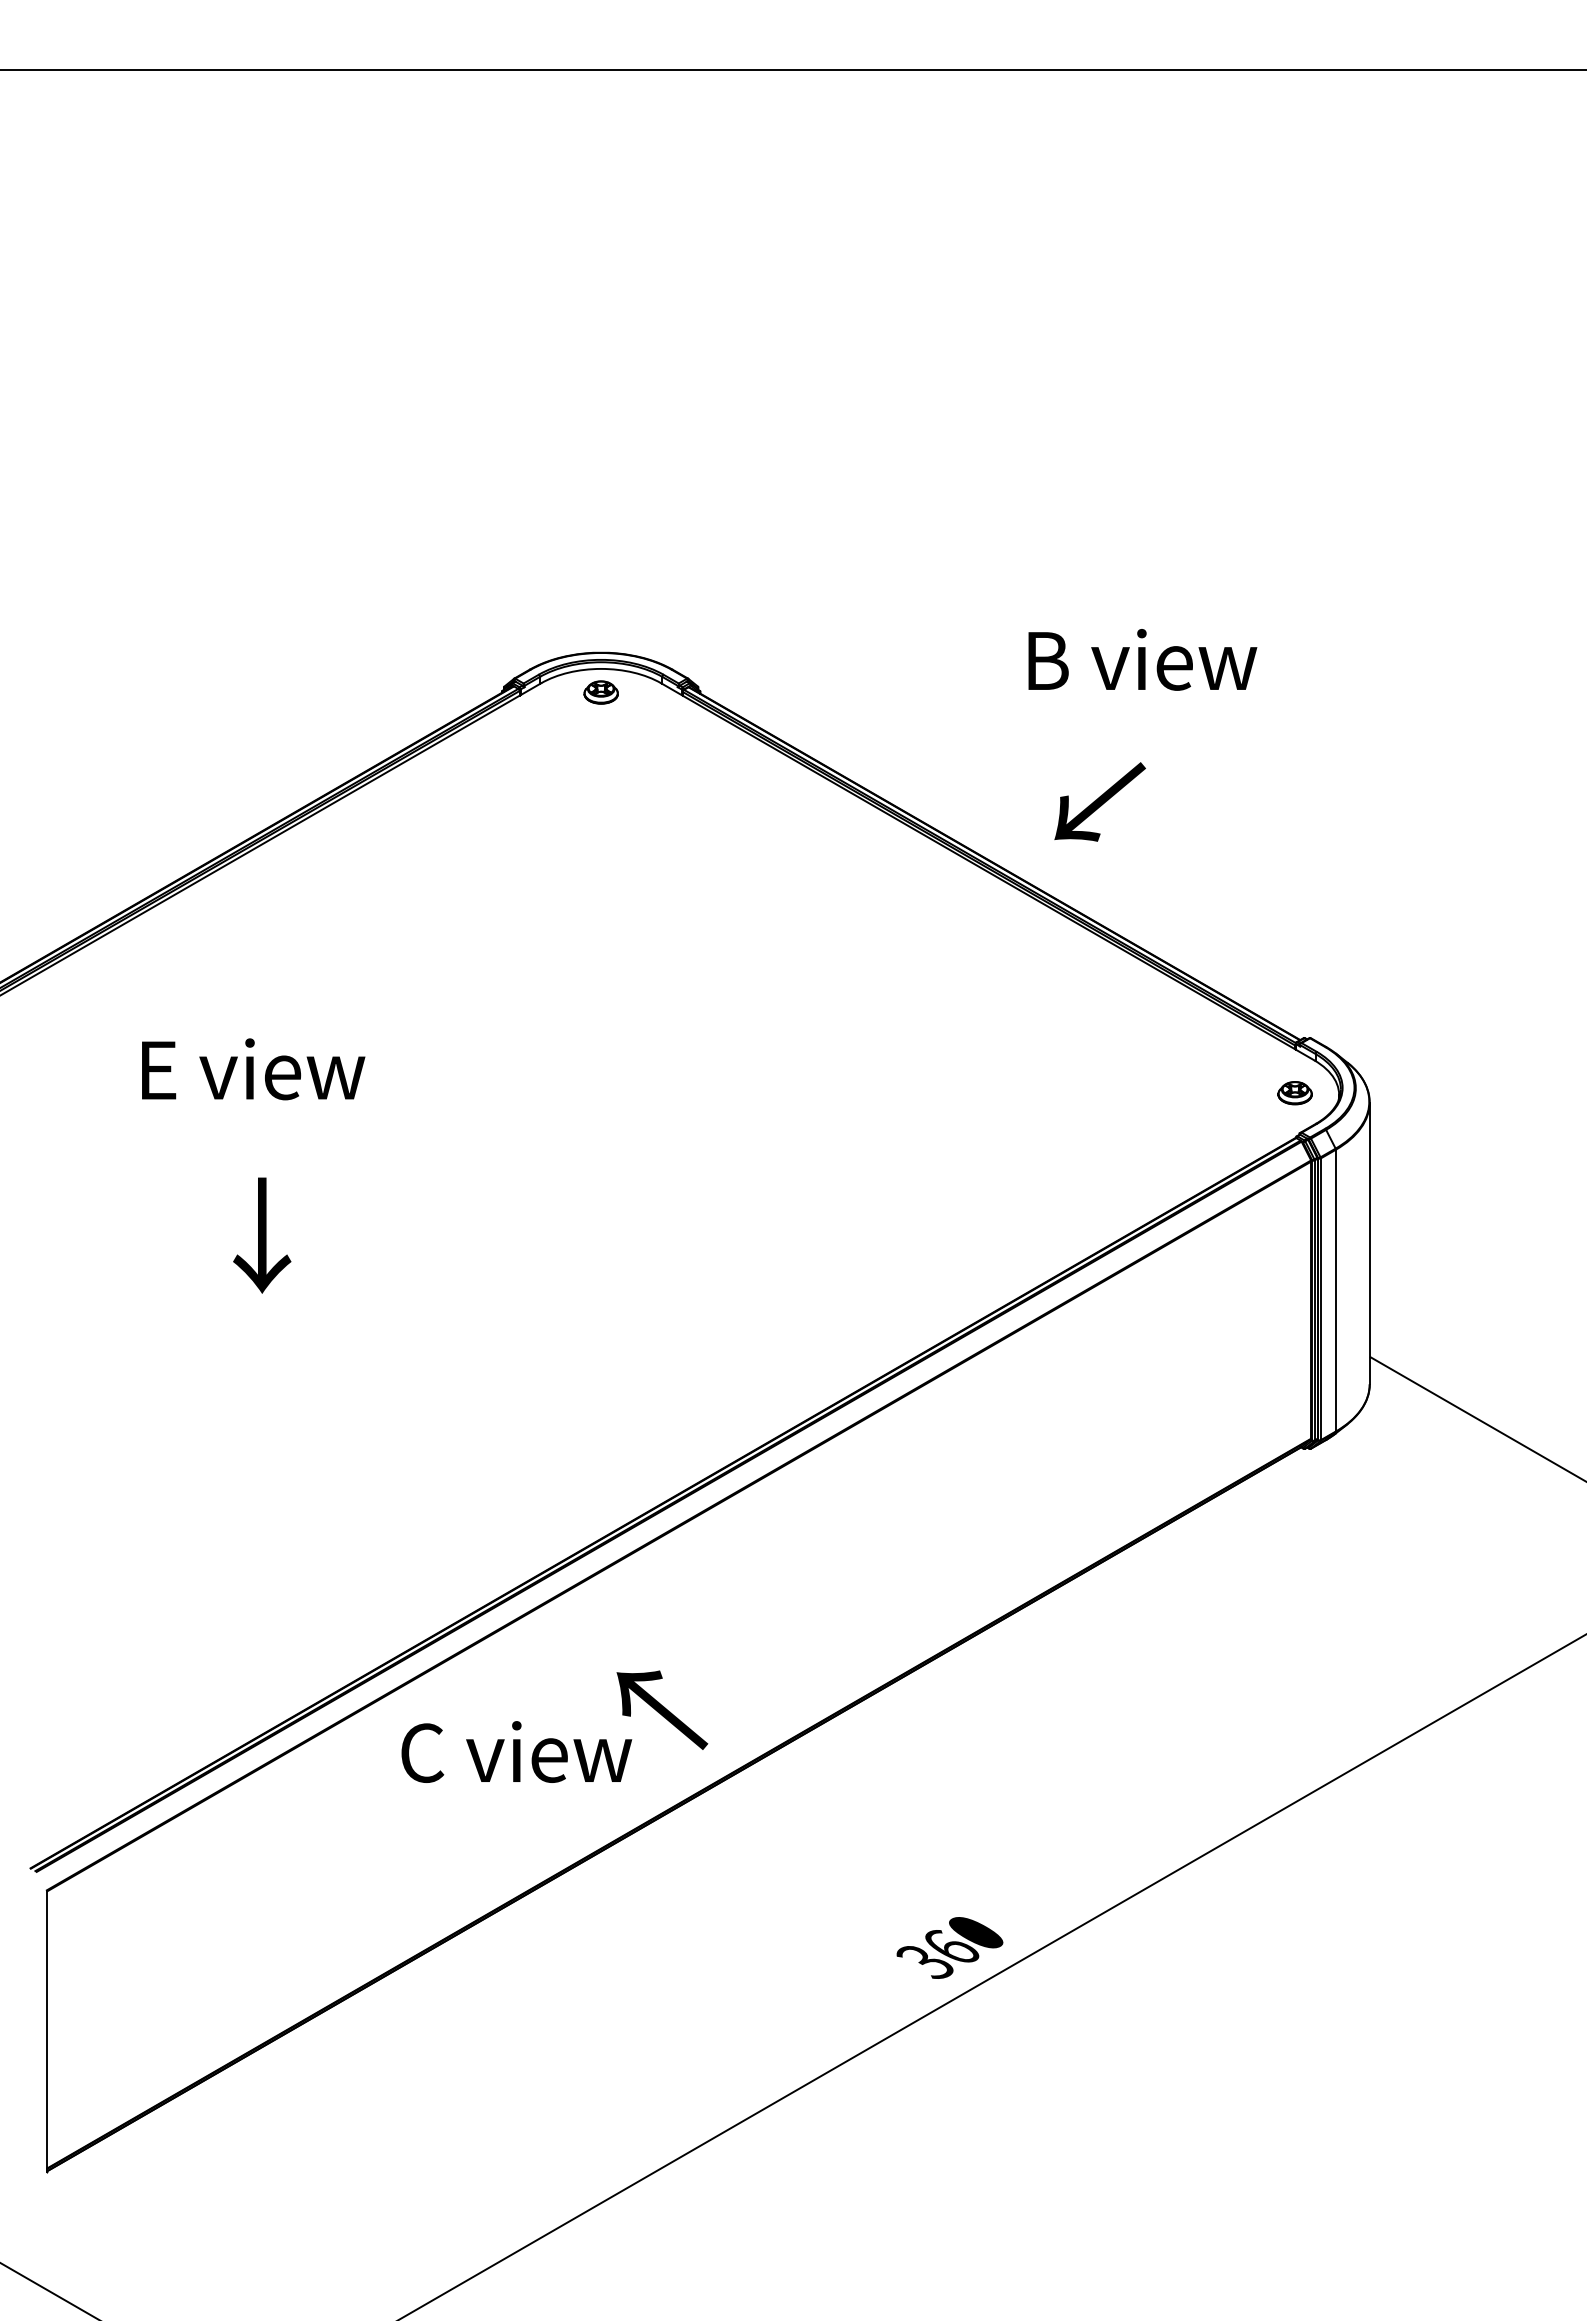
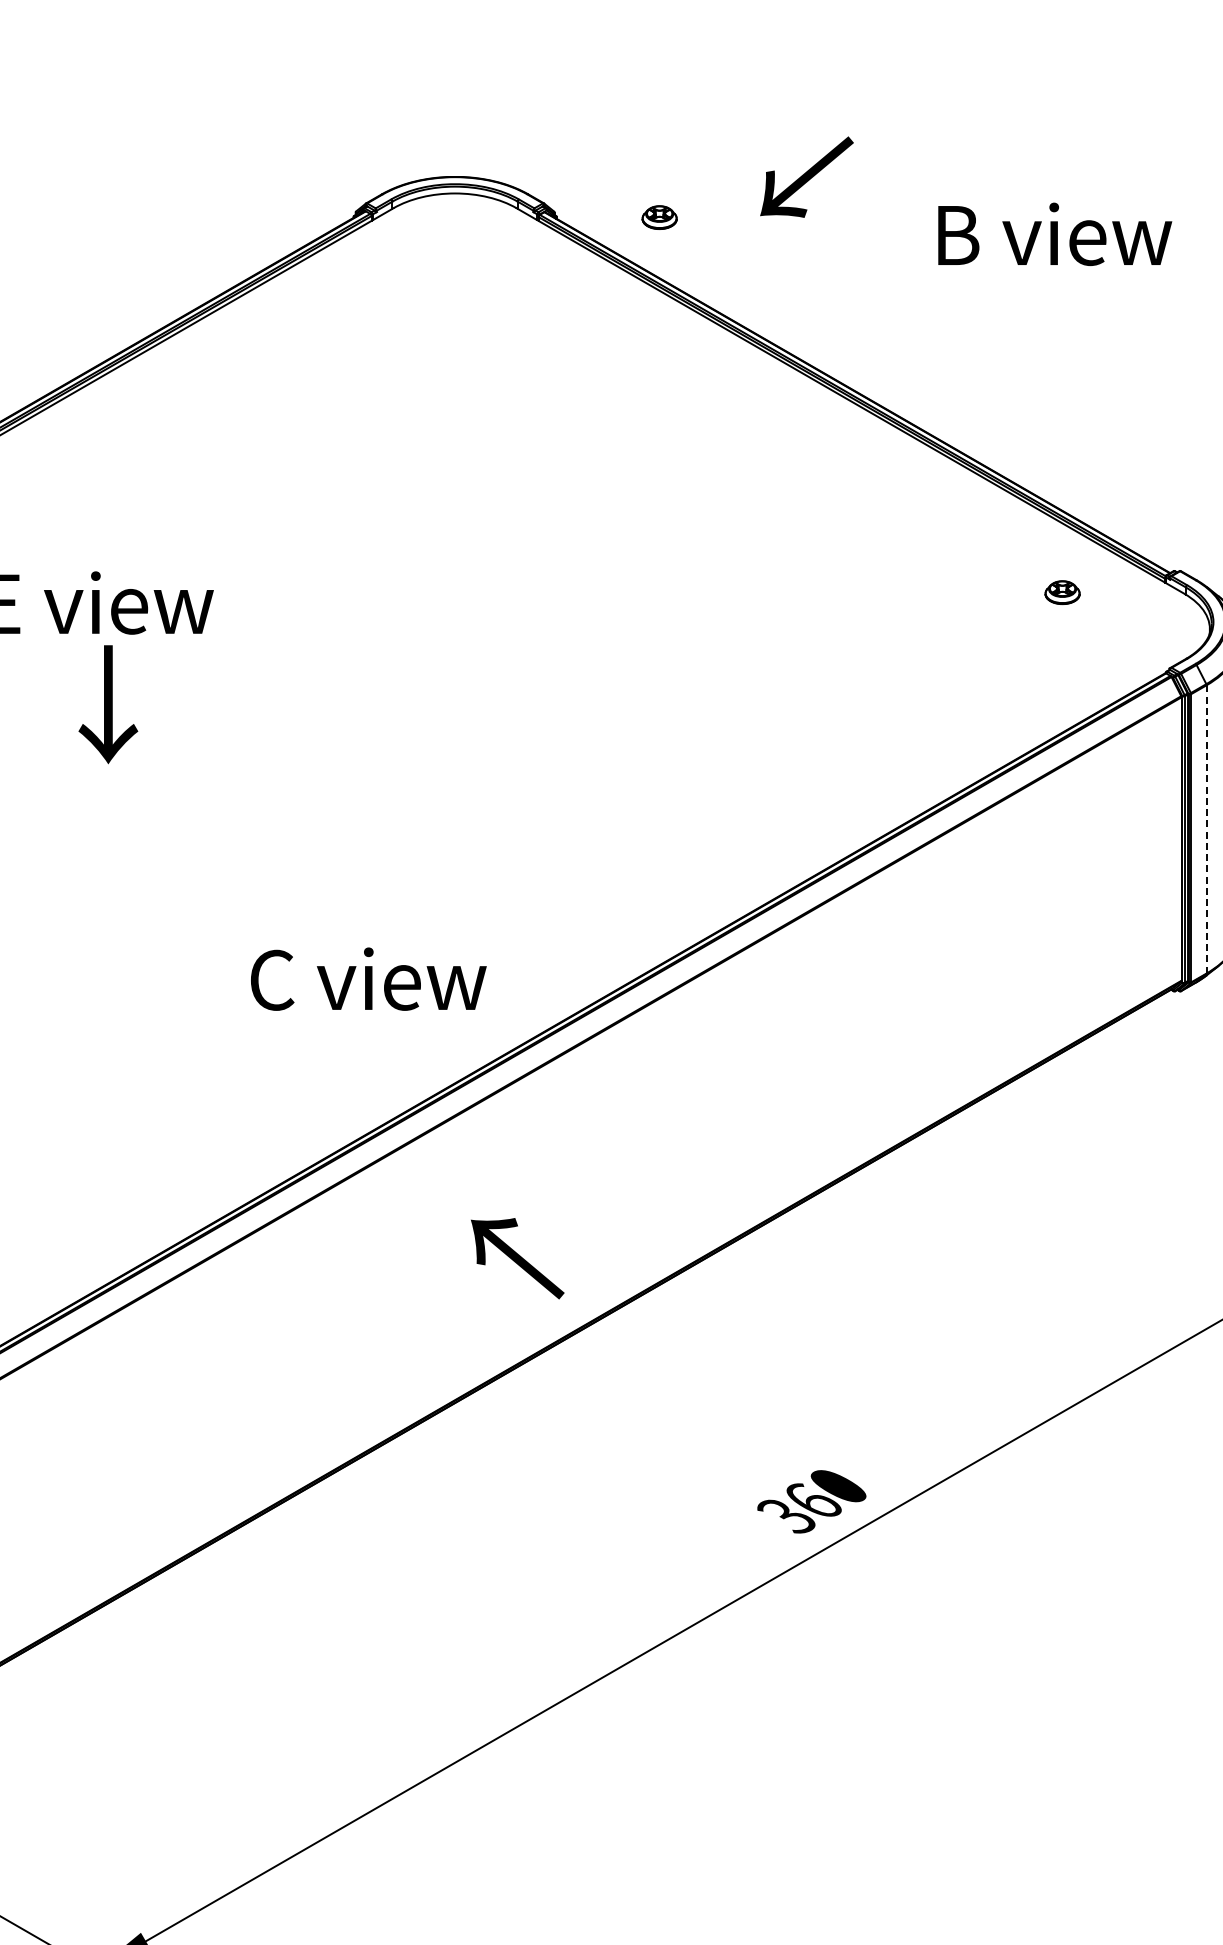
text: (1142, 659) -> (1054, 233), moved
part: (600, 692) -> (658, 217), moved
text: (1099, 801) -> (806, 176), moved
part: (1294, 1093) -> (1061, 592), moved
text: (262, 1235) -> (108, 704), moved
line: (1335, 1290) -> (1206, 829), solid -> dashed
text: (516, 1751) -> (368, 978), moved

